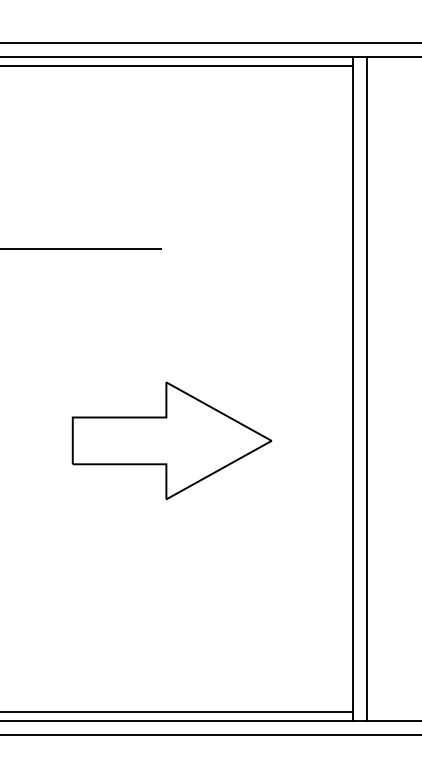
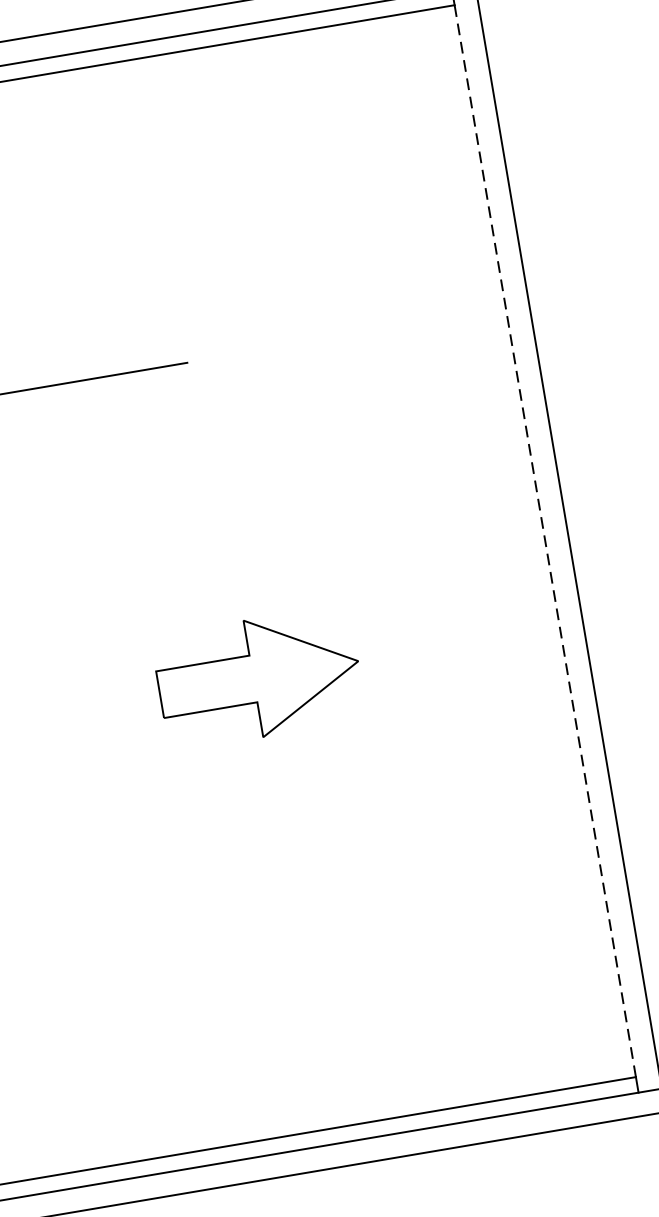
line: (353, 388) -> (545, 540), solid -> dashed
part: (171, 440) -> (258, 677), size x0.6

